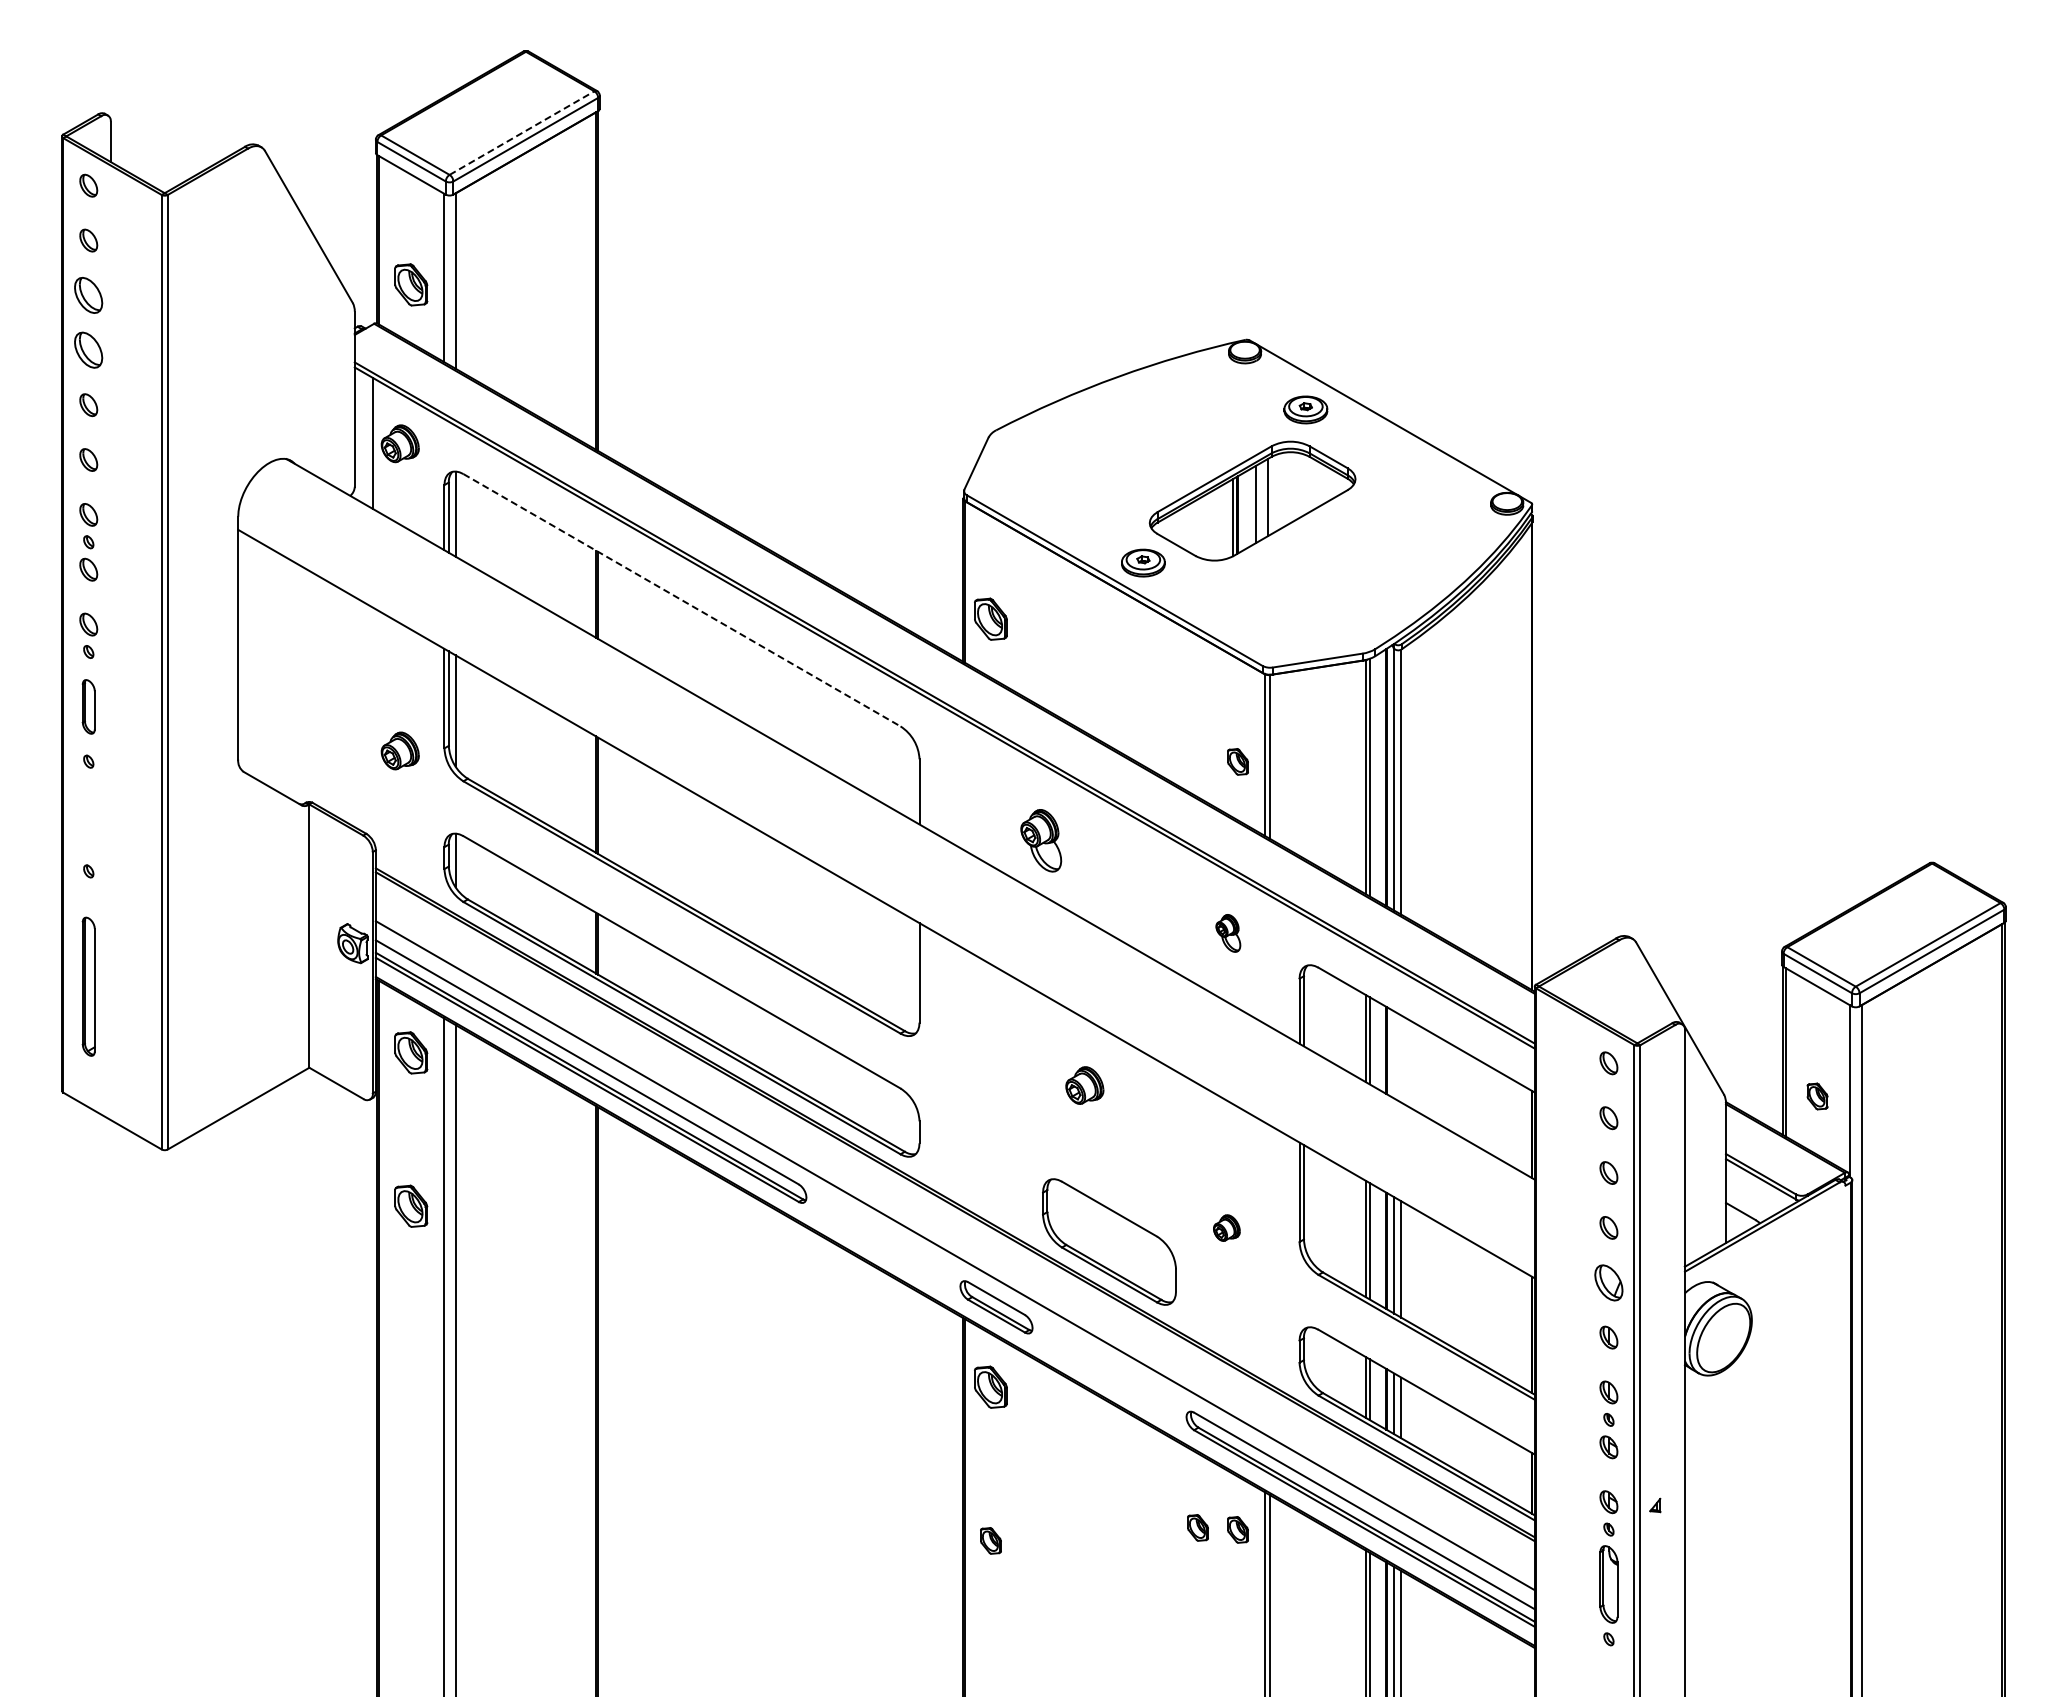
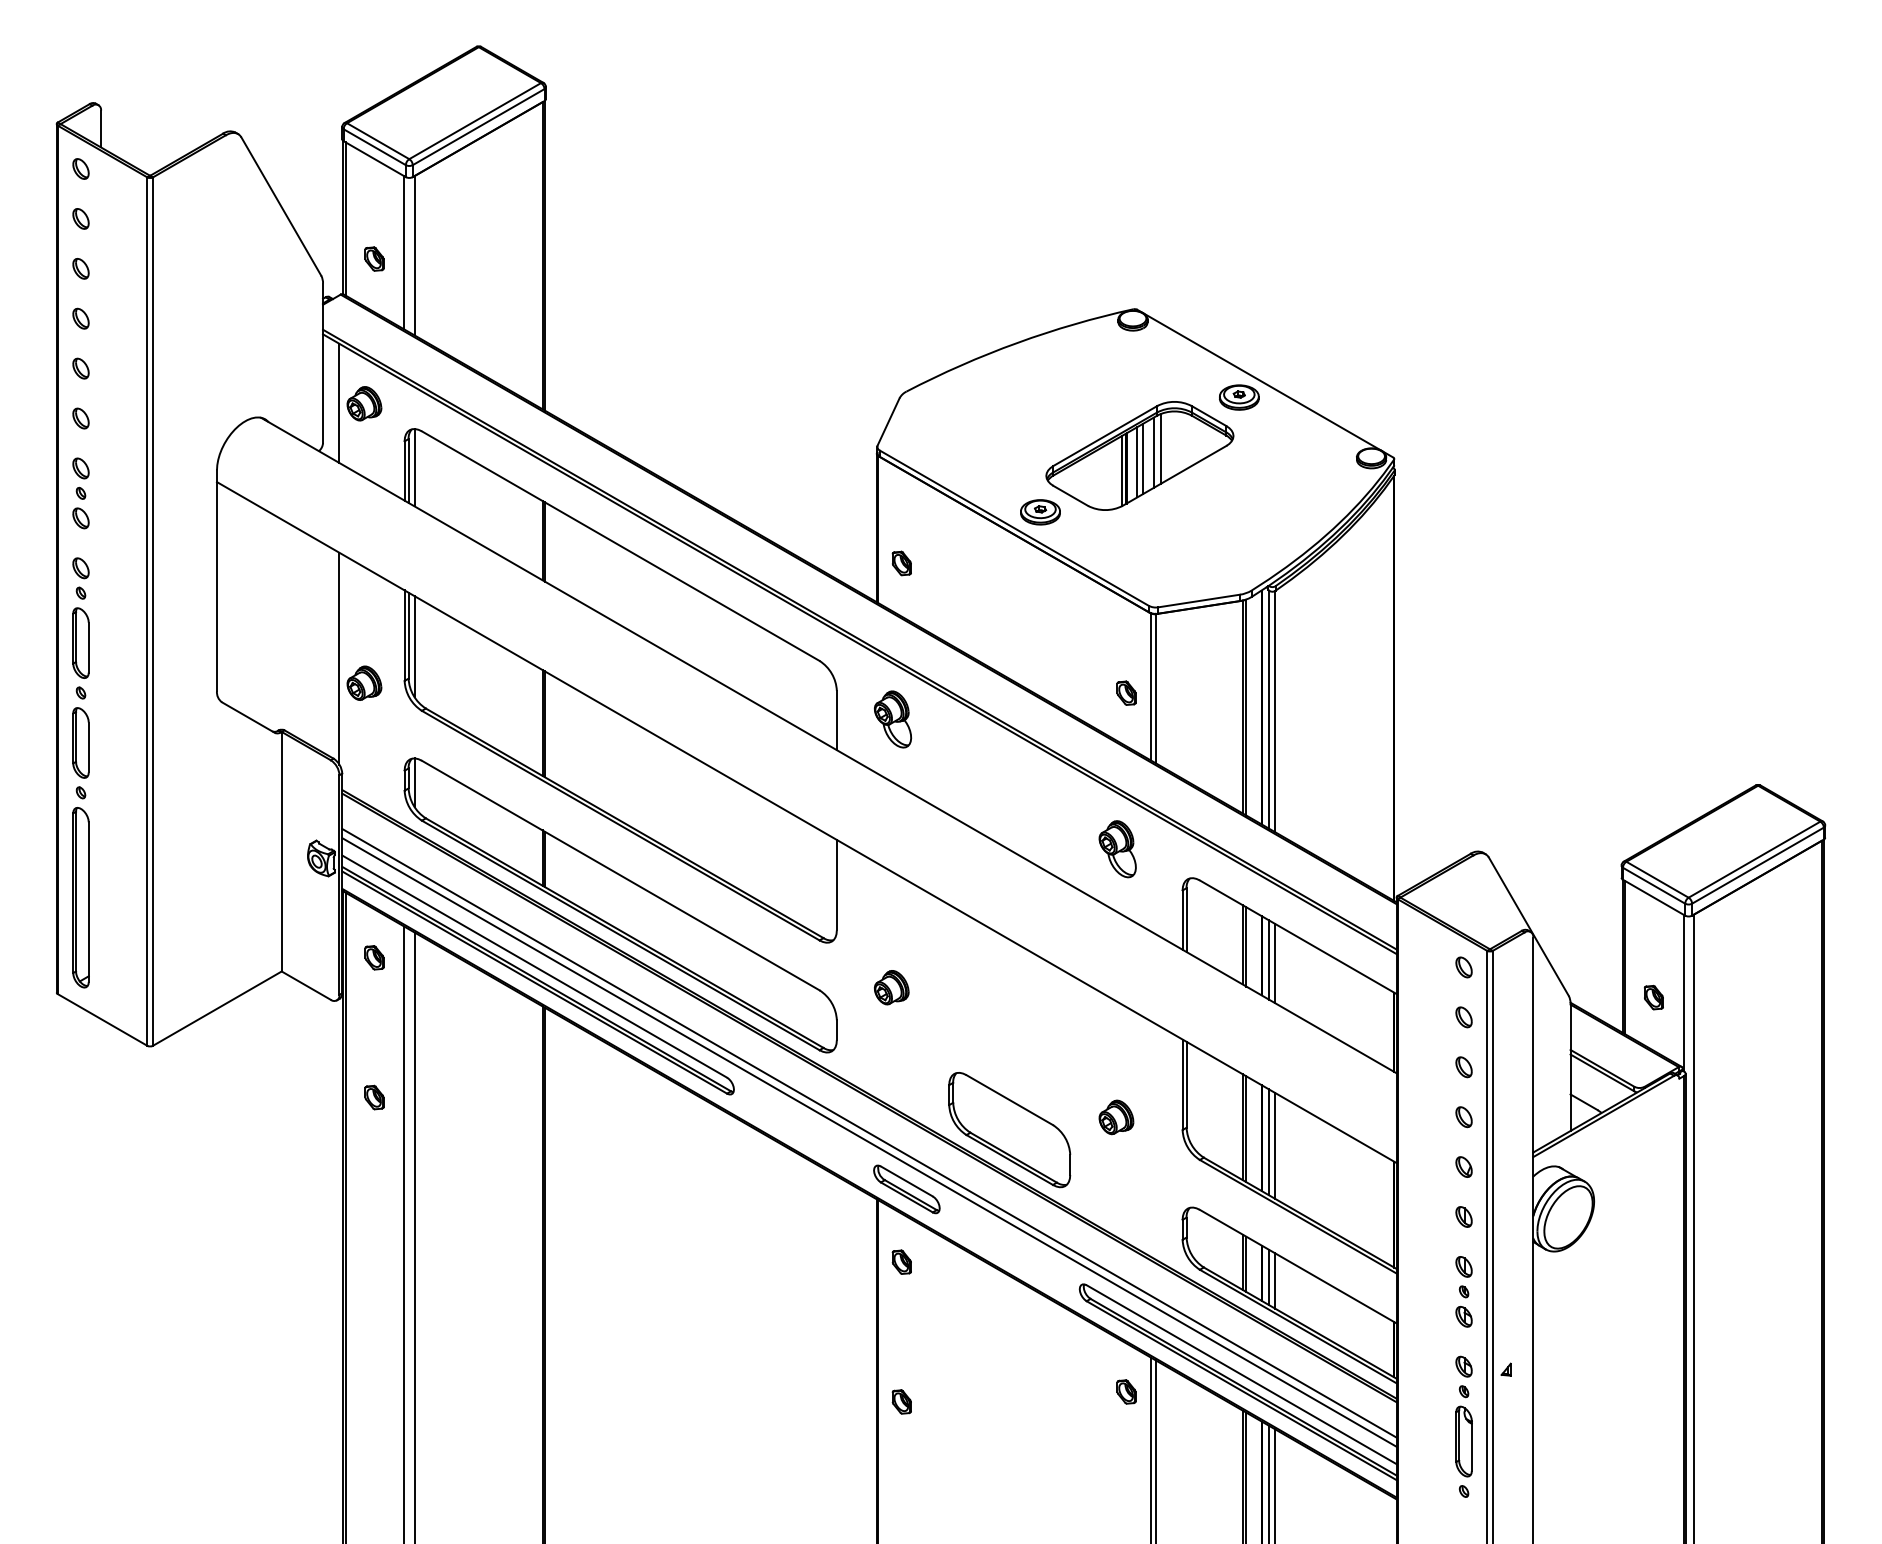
line: (522, 133) -> (475, 121), dashed -> solid
part: (411, 284) -> (374, 258), size x0.62
part: (88, 295) -> (80, 268), size x0.62
part: (88, 350) -> (80, 318), size x0.62
part: (1305, 409) -> (1238, 397), moved
line: (1276, 492) -> (1161, 448), added
line: (1249, 507) -> (1137, 461), added
line: (682, 600) -> (621, 546), dashed -> solid
part: (990, 619) -> (901, 563), size x0.62
part: (88, 706) -> (80, 642), size x1.43
line: (372, 723) -> (339, 658), added
part: (88, 816) -> (80, 742), added
part: (1041, 840) -> (893, 719), moved
part: (1228, 933) -> (1117, 849), size x1.67
part: (88, 986) -> (80, 897), size x1.43
part: (411, 1052) -> (374, 957), size x0.62
line: (1394, 1054) -> (1268, 959), added
line: (1401, 1058) -> (1275, 963), added
part: (1084, 1085) -> (891, 987), moved
part: (411, 1206) -> (374, 1097), size x0.62
part: (1226, 1227) -> (1116, 1116), size x1.43
line: (954, 1245) -> (868, 1133), added
part: (1608, 1282) -> (1463, 1166), size x0.62
part: (990, 1387) -> (901, 1262), size x0.62
part: (1197, 1527) -> (1089, 1389), removed

